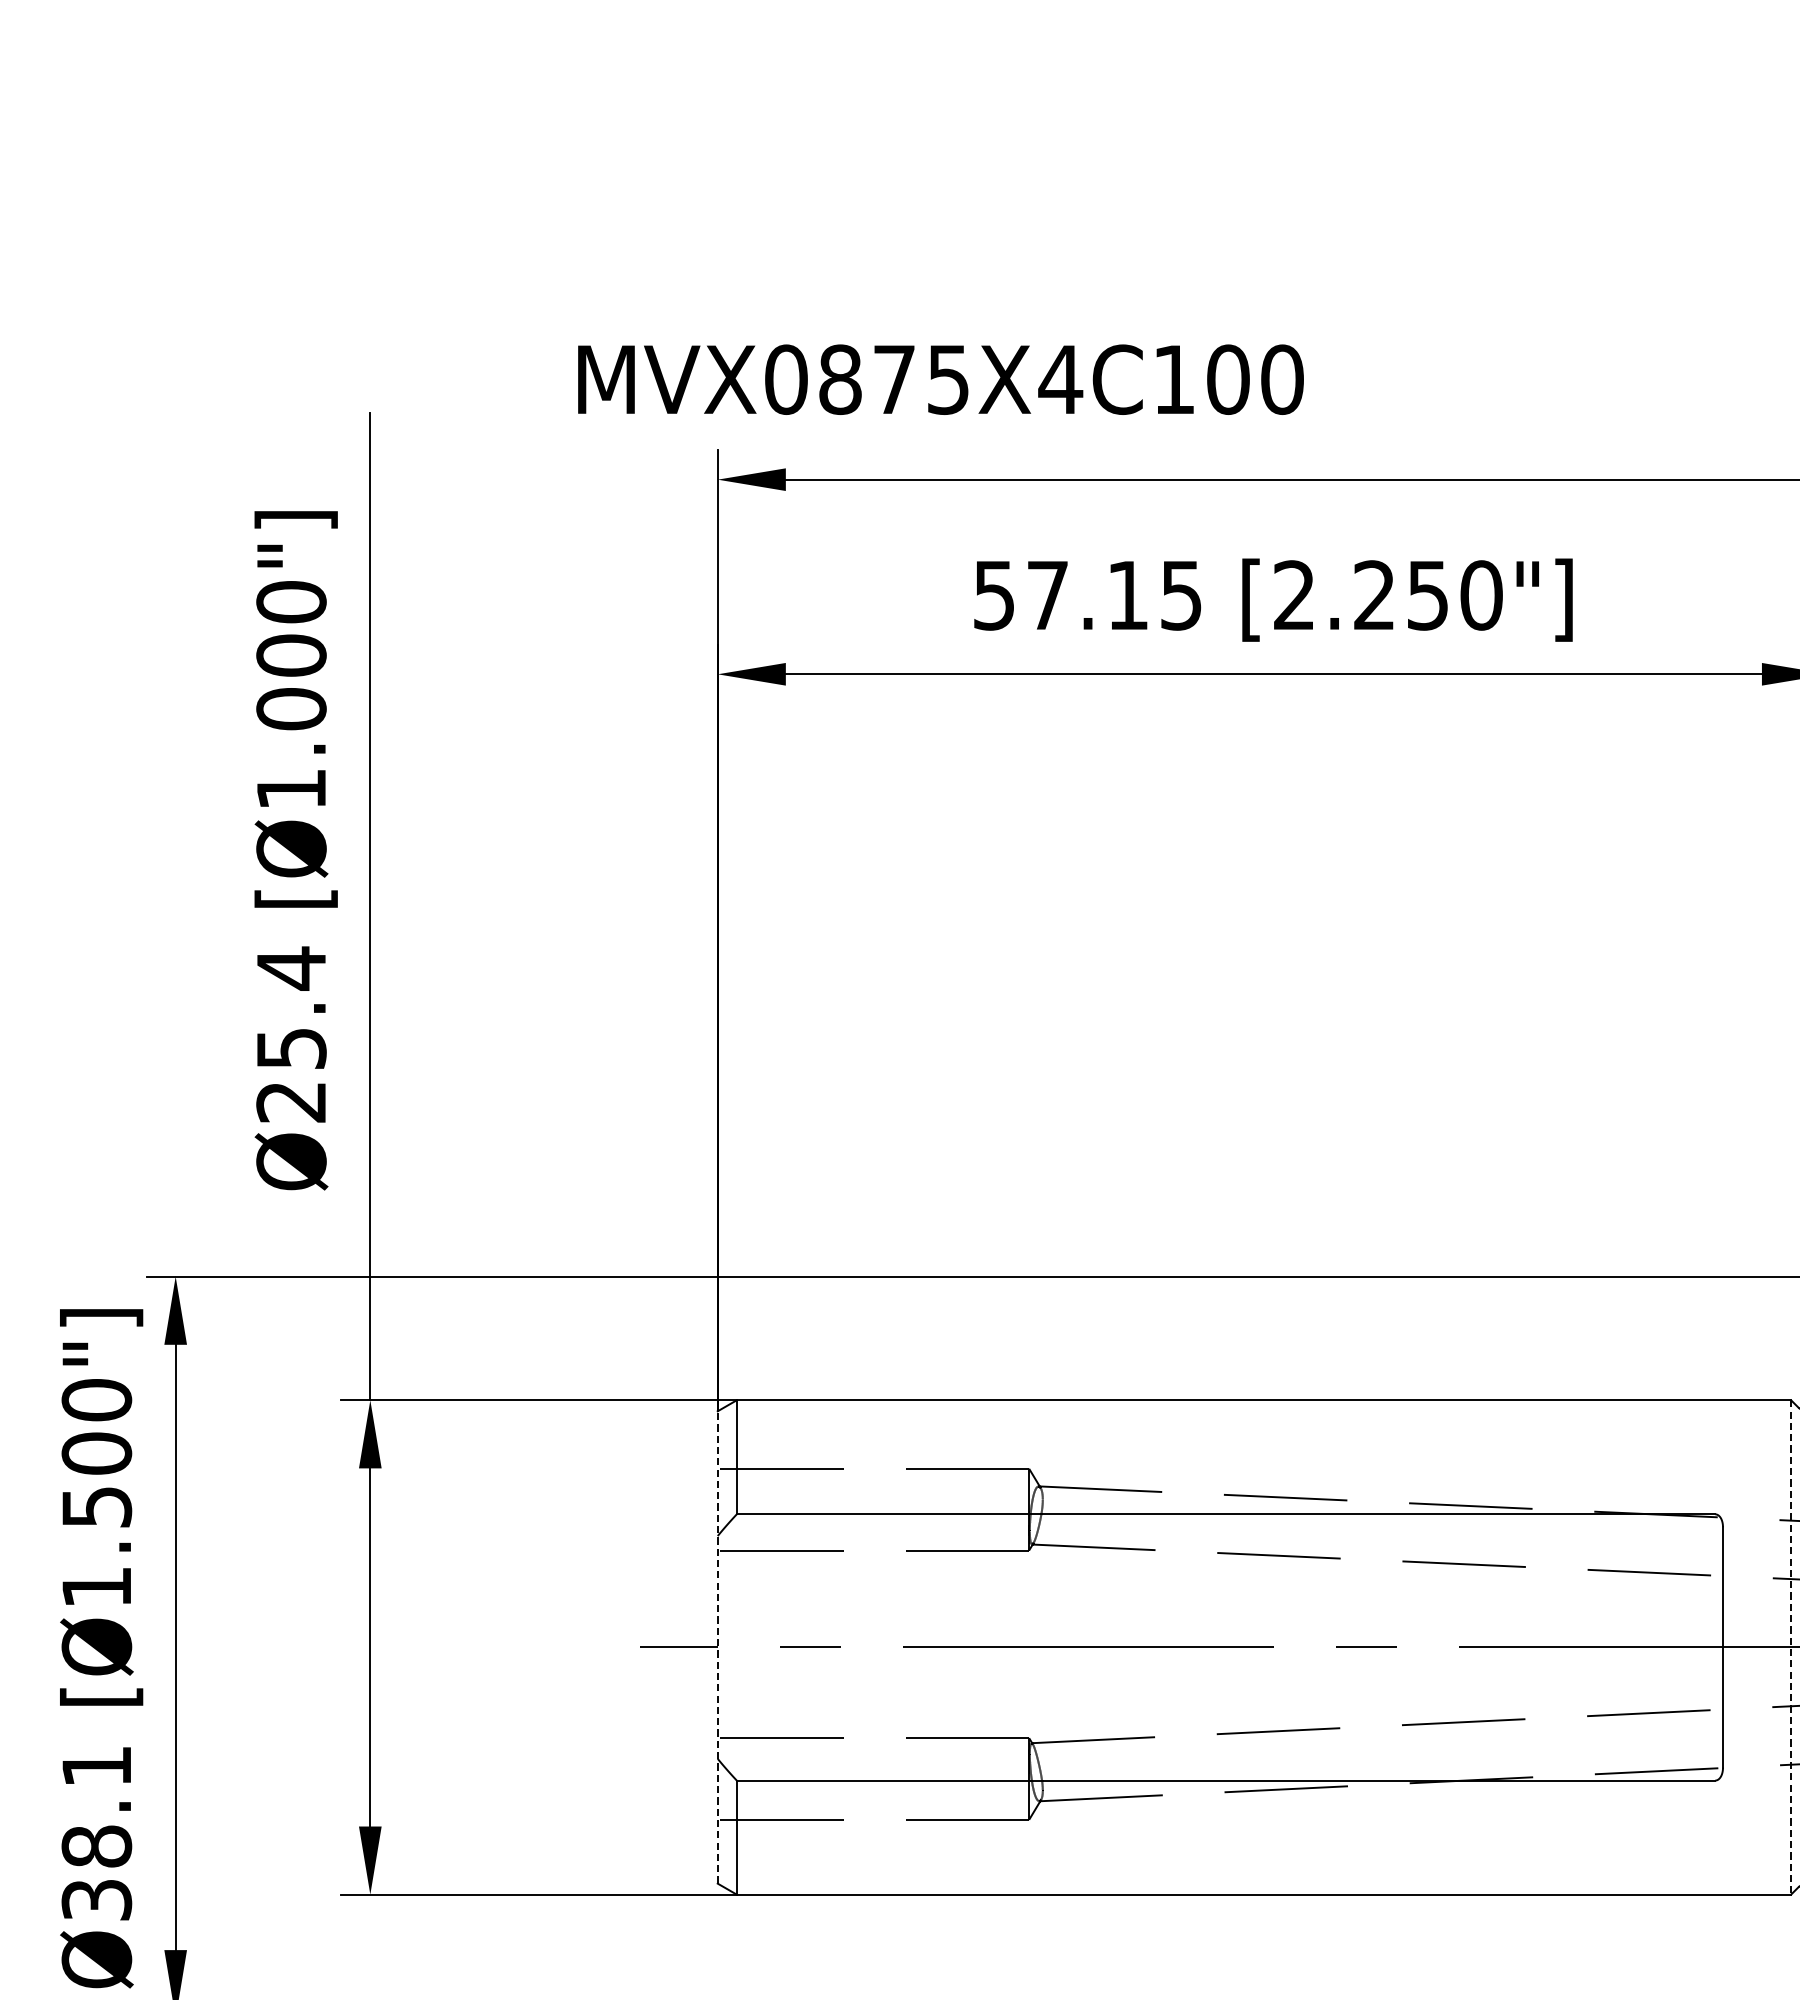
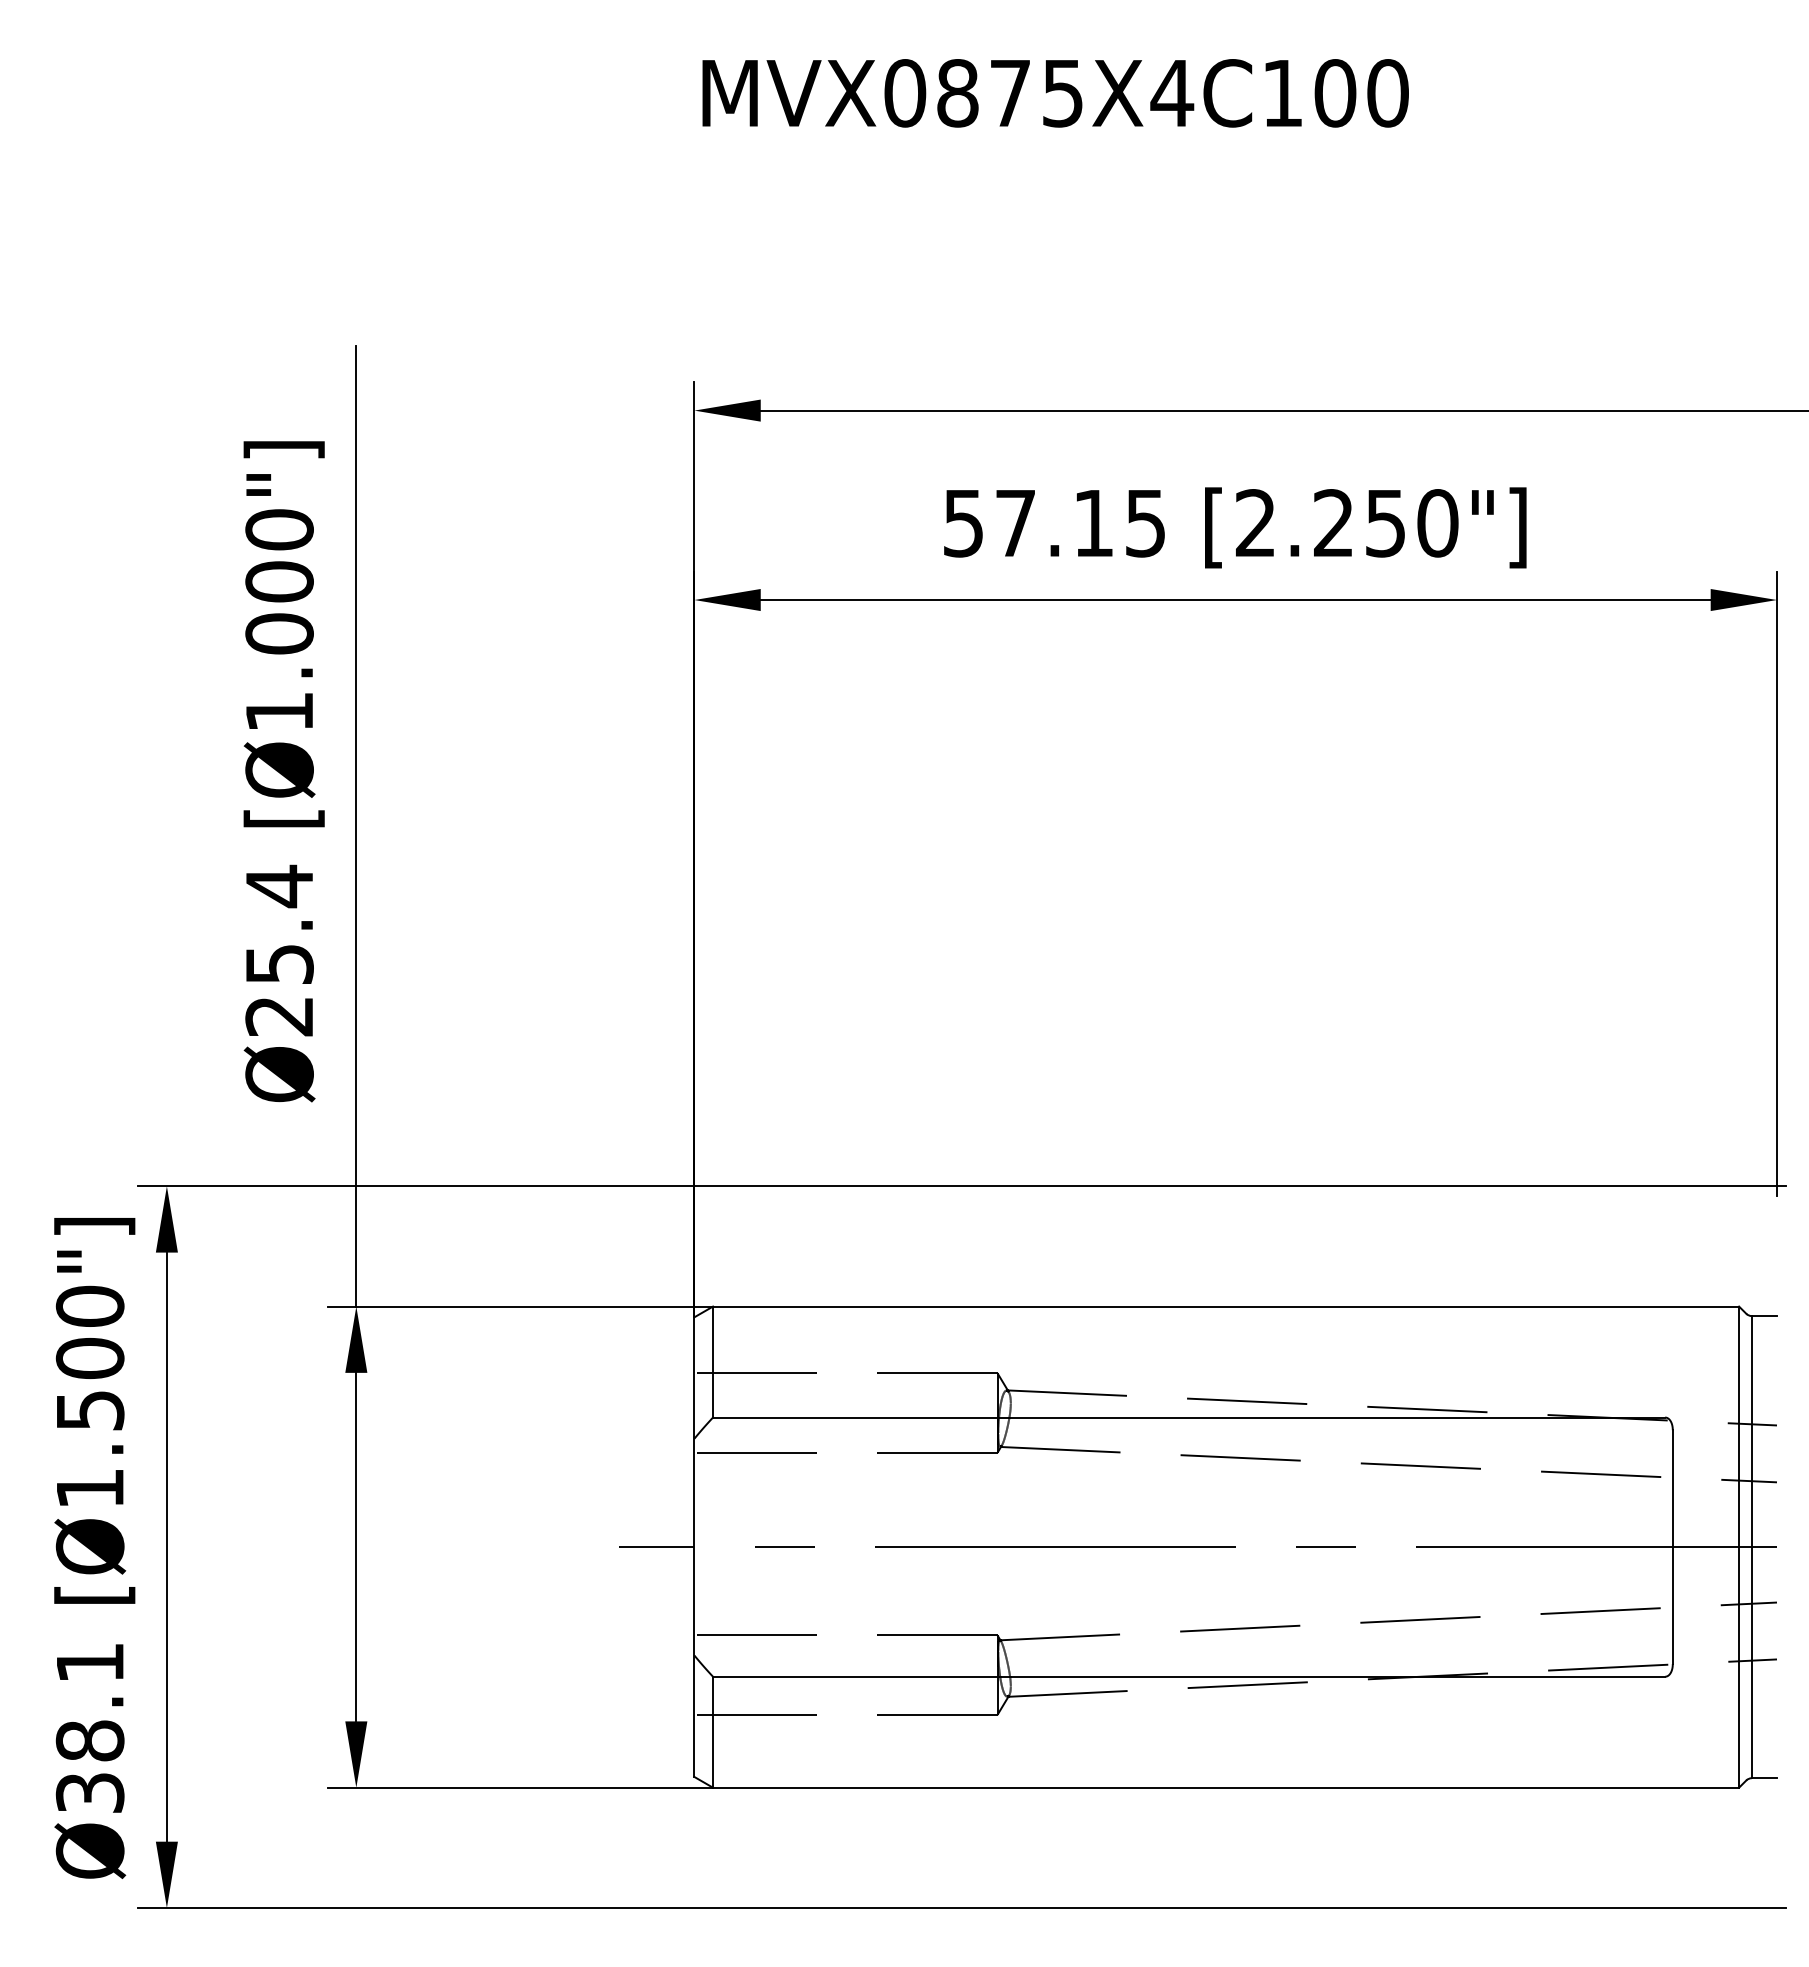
text: (940, 379) -> (1055, 93), moved
line: (717, 1647) -> (694, 1547), dashed -> solid
line: (1791, 1647) -> (1739, 1547), dashed -> solid

